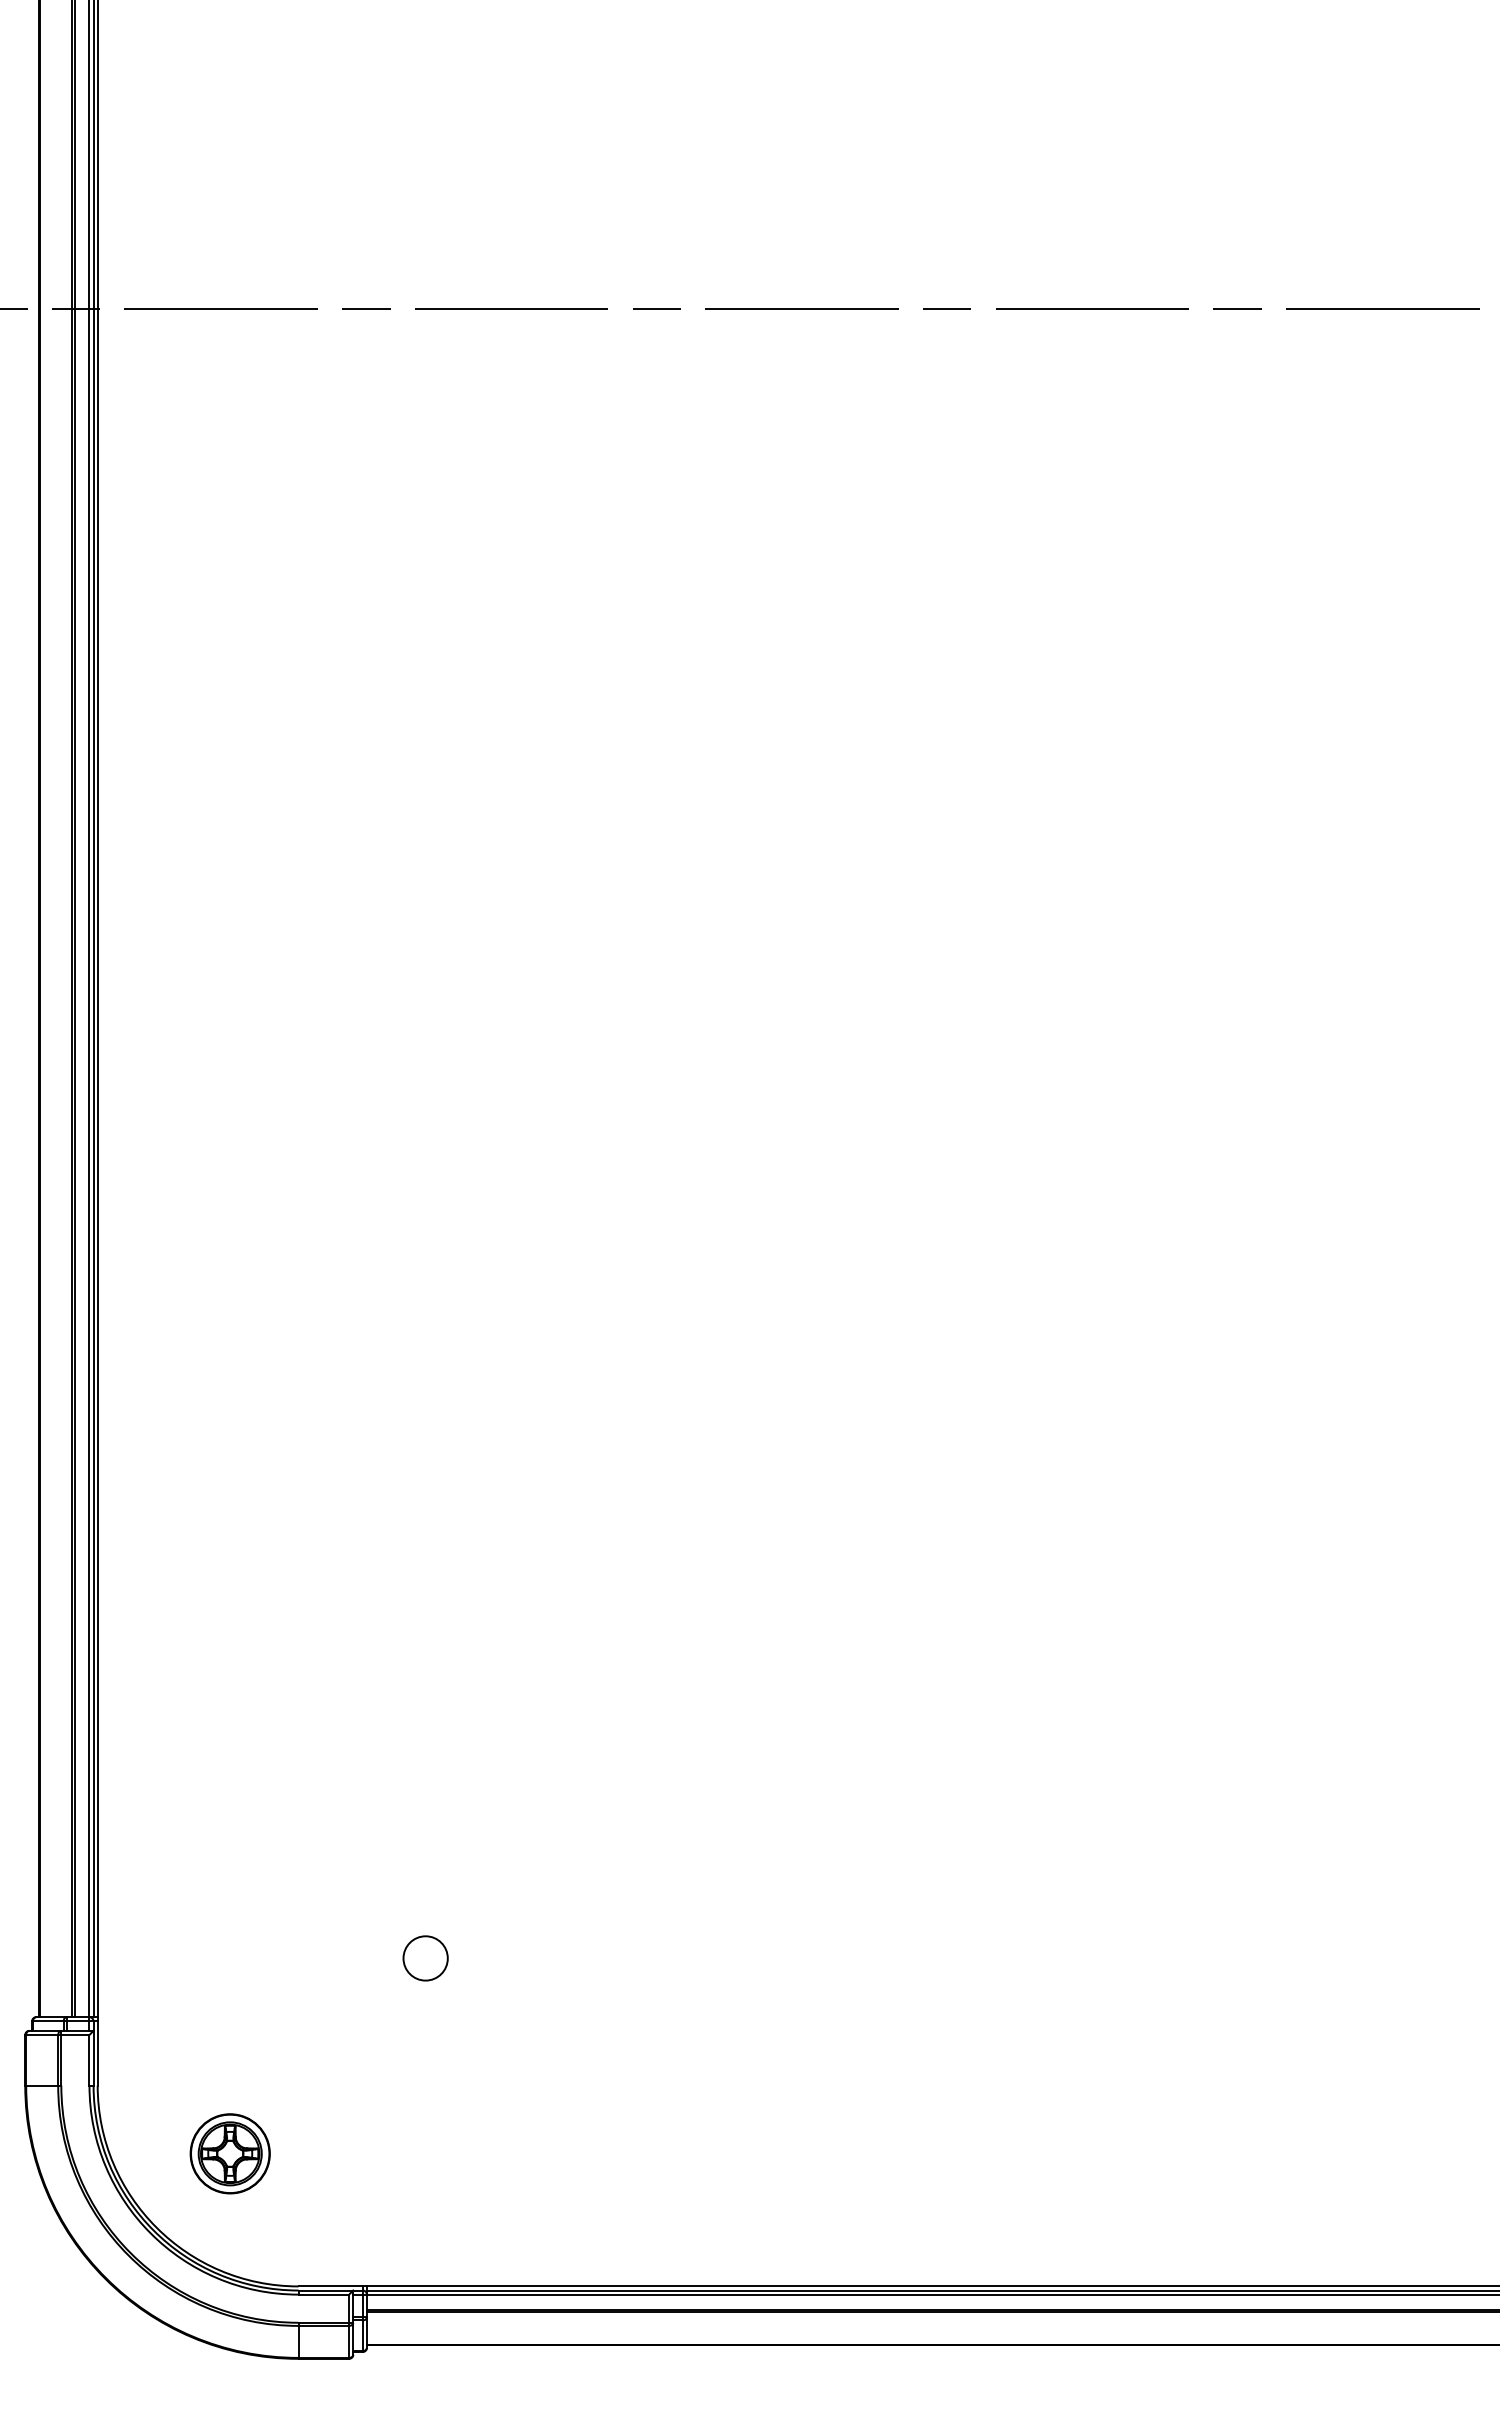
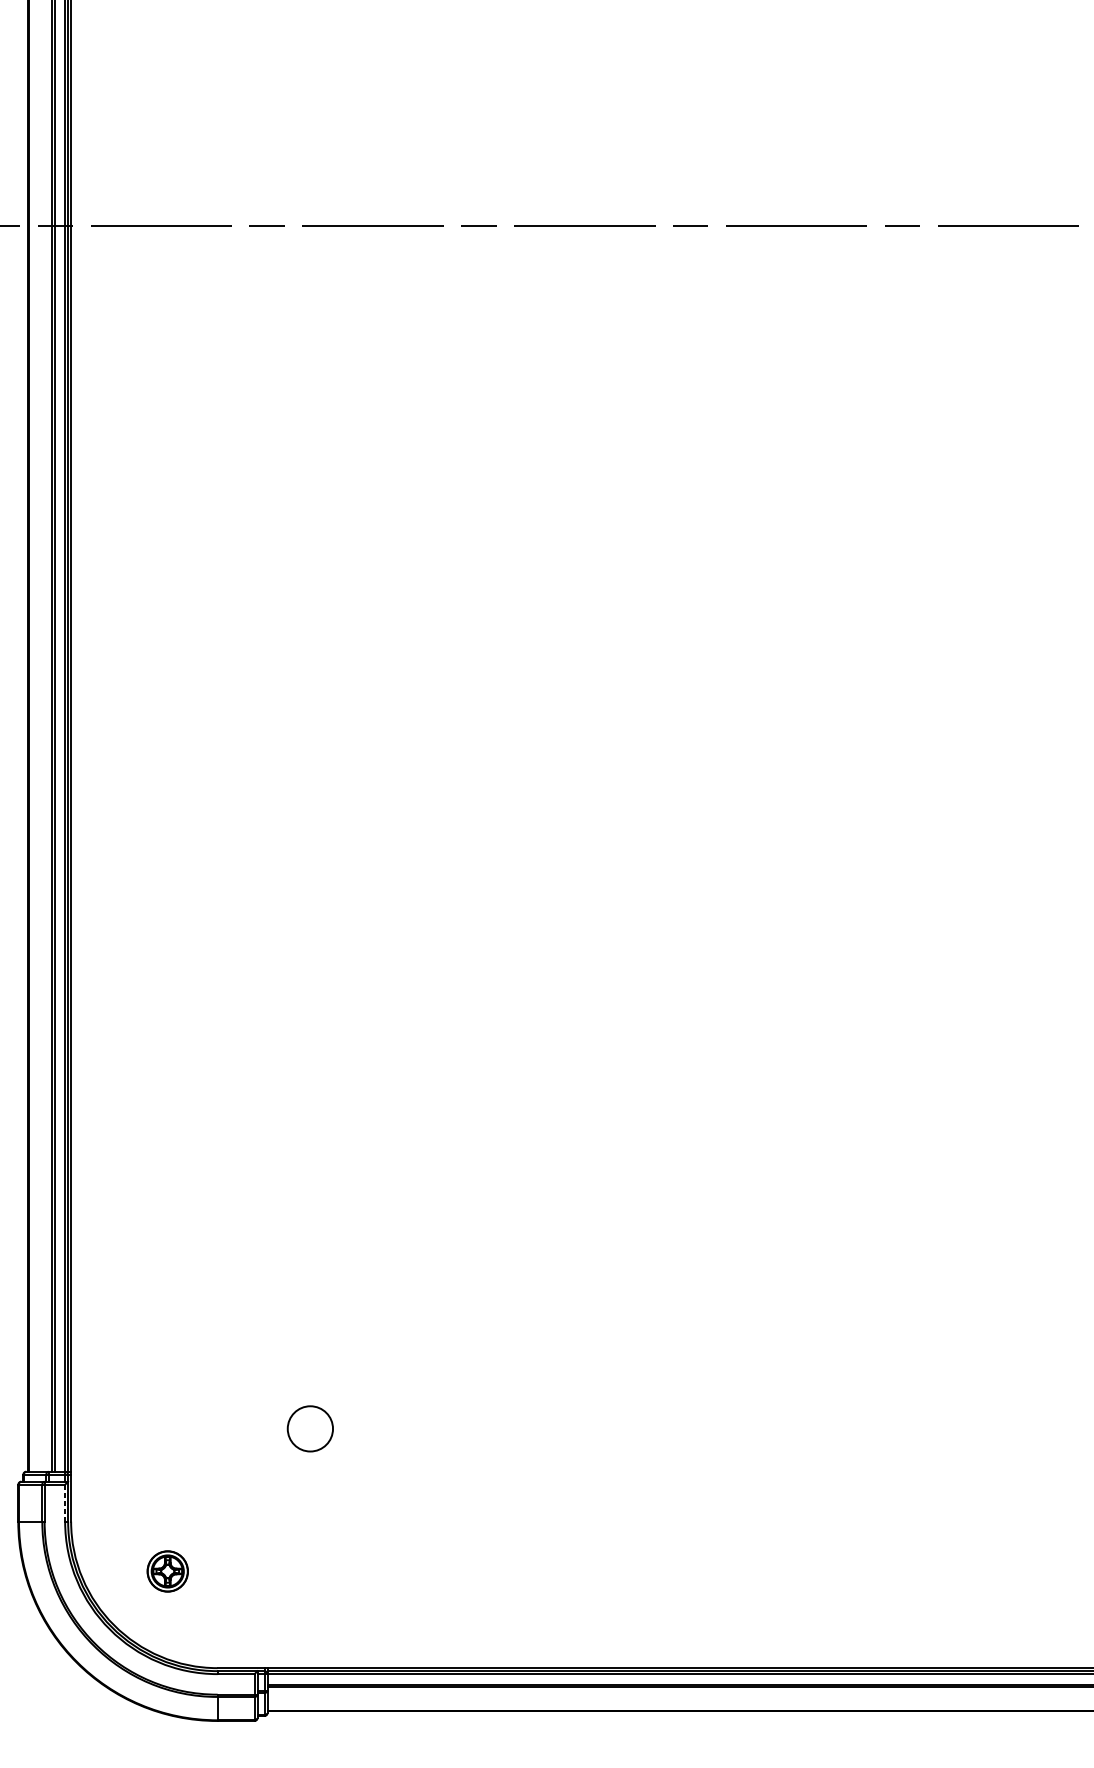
circle: (425, 1958) -> (310, 1428), size x1.4
line: (89, 2060) -> (65, 1503), solid -> dashed
part: (229, 2153) -> (167, 1571), size x0.7

